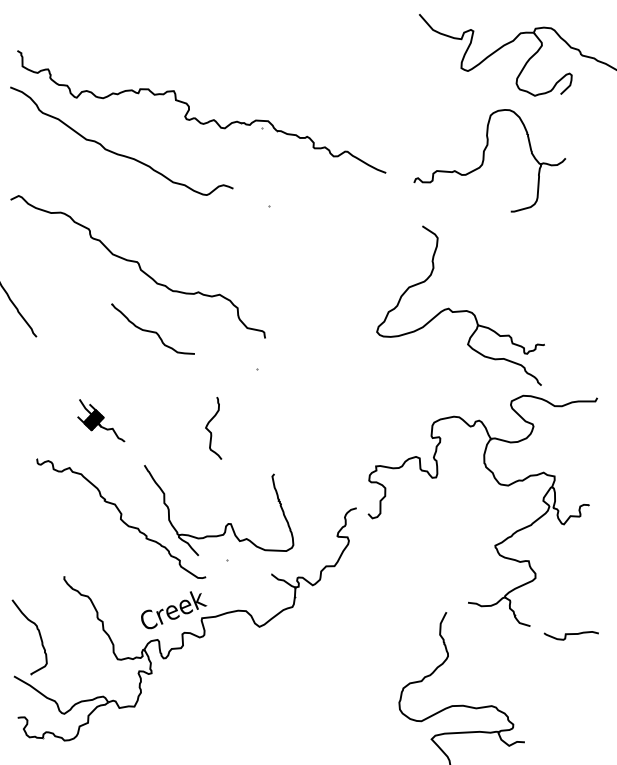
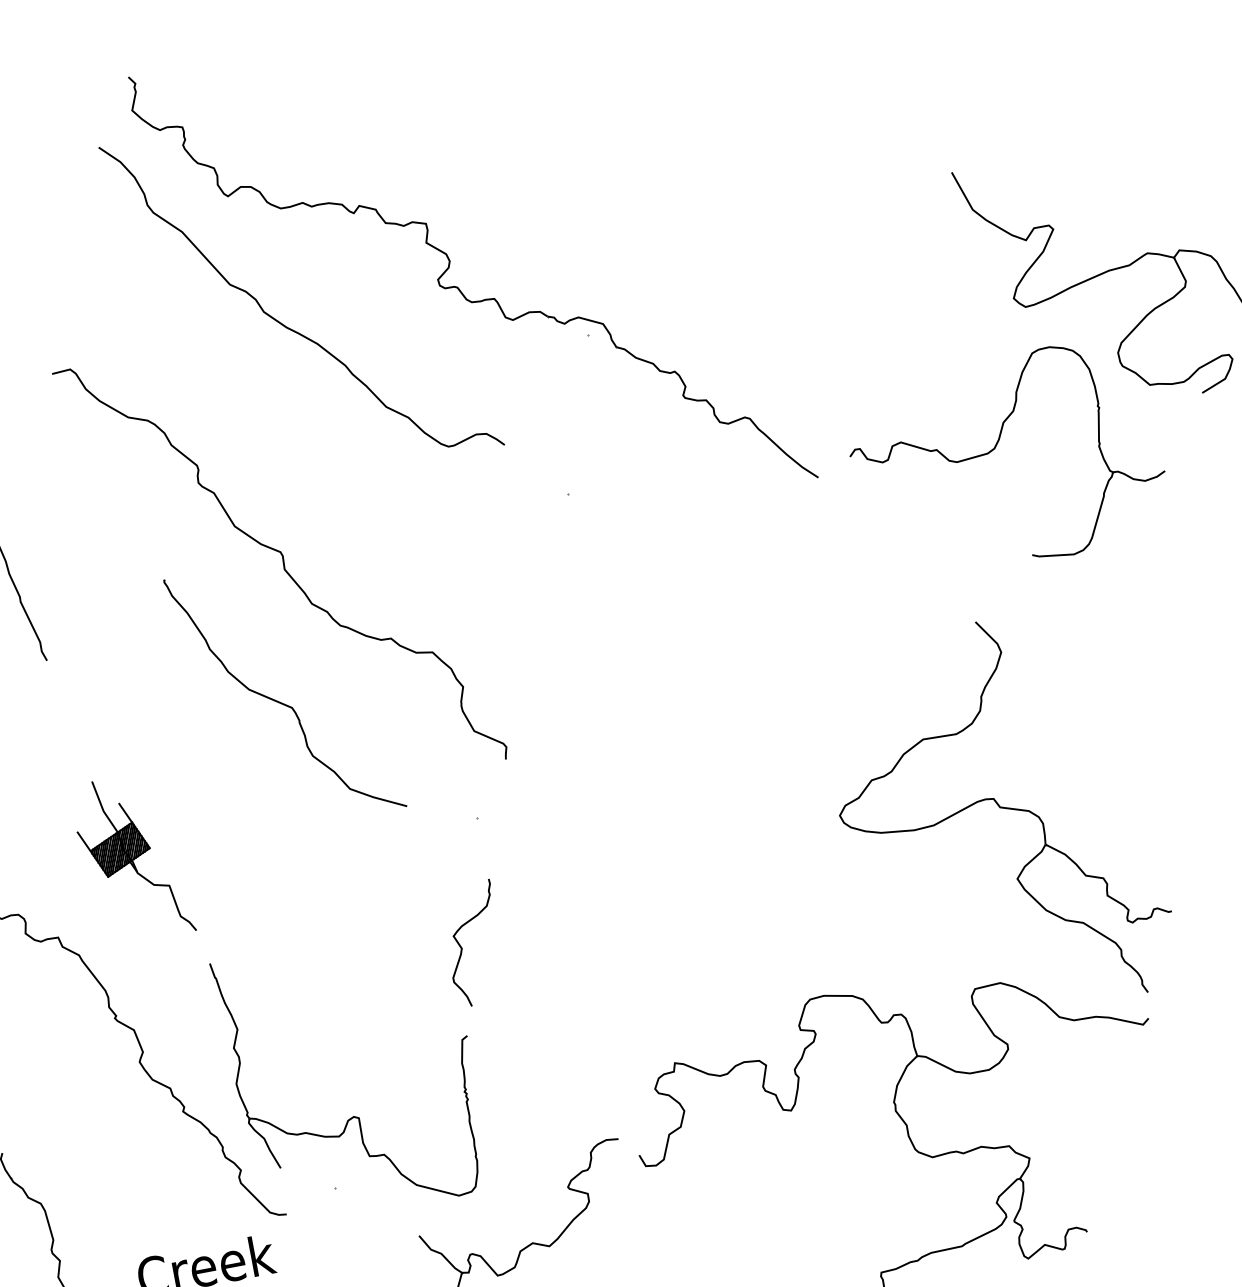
part: (489, 160) -> (1010, 443), moved
part: (460, 305) -> (1018, 797), moved
part: (152, 328) -> (283, 692), size x1.67
part: (101, 420) -> (142, 855), size x1.43
curve: (210, 431) -> (461, 945), moved

